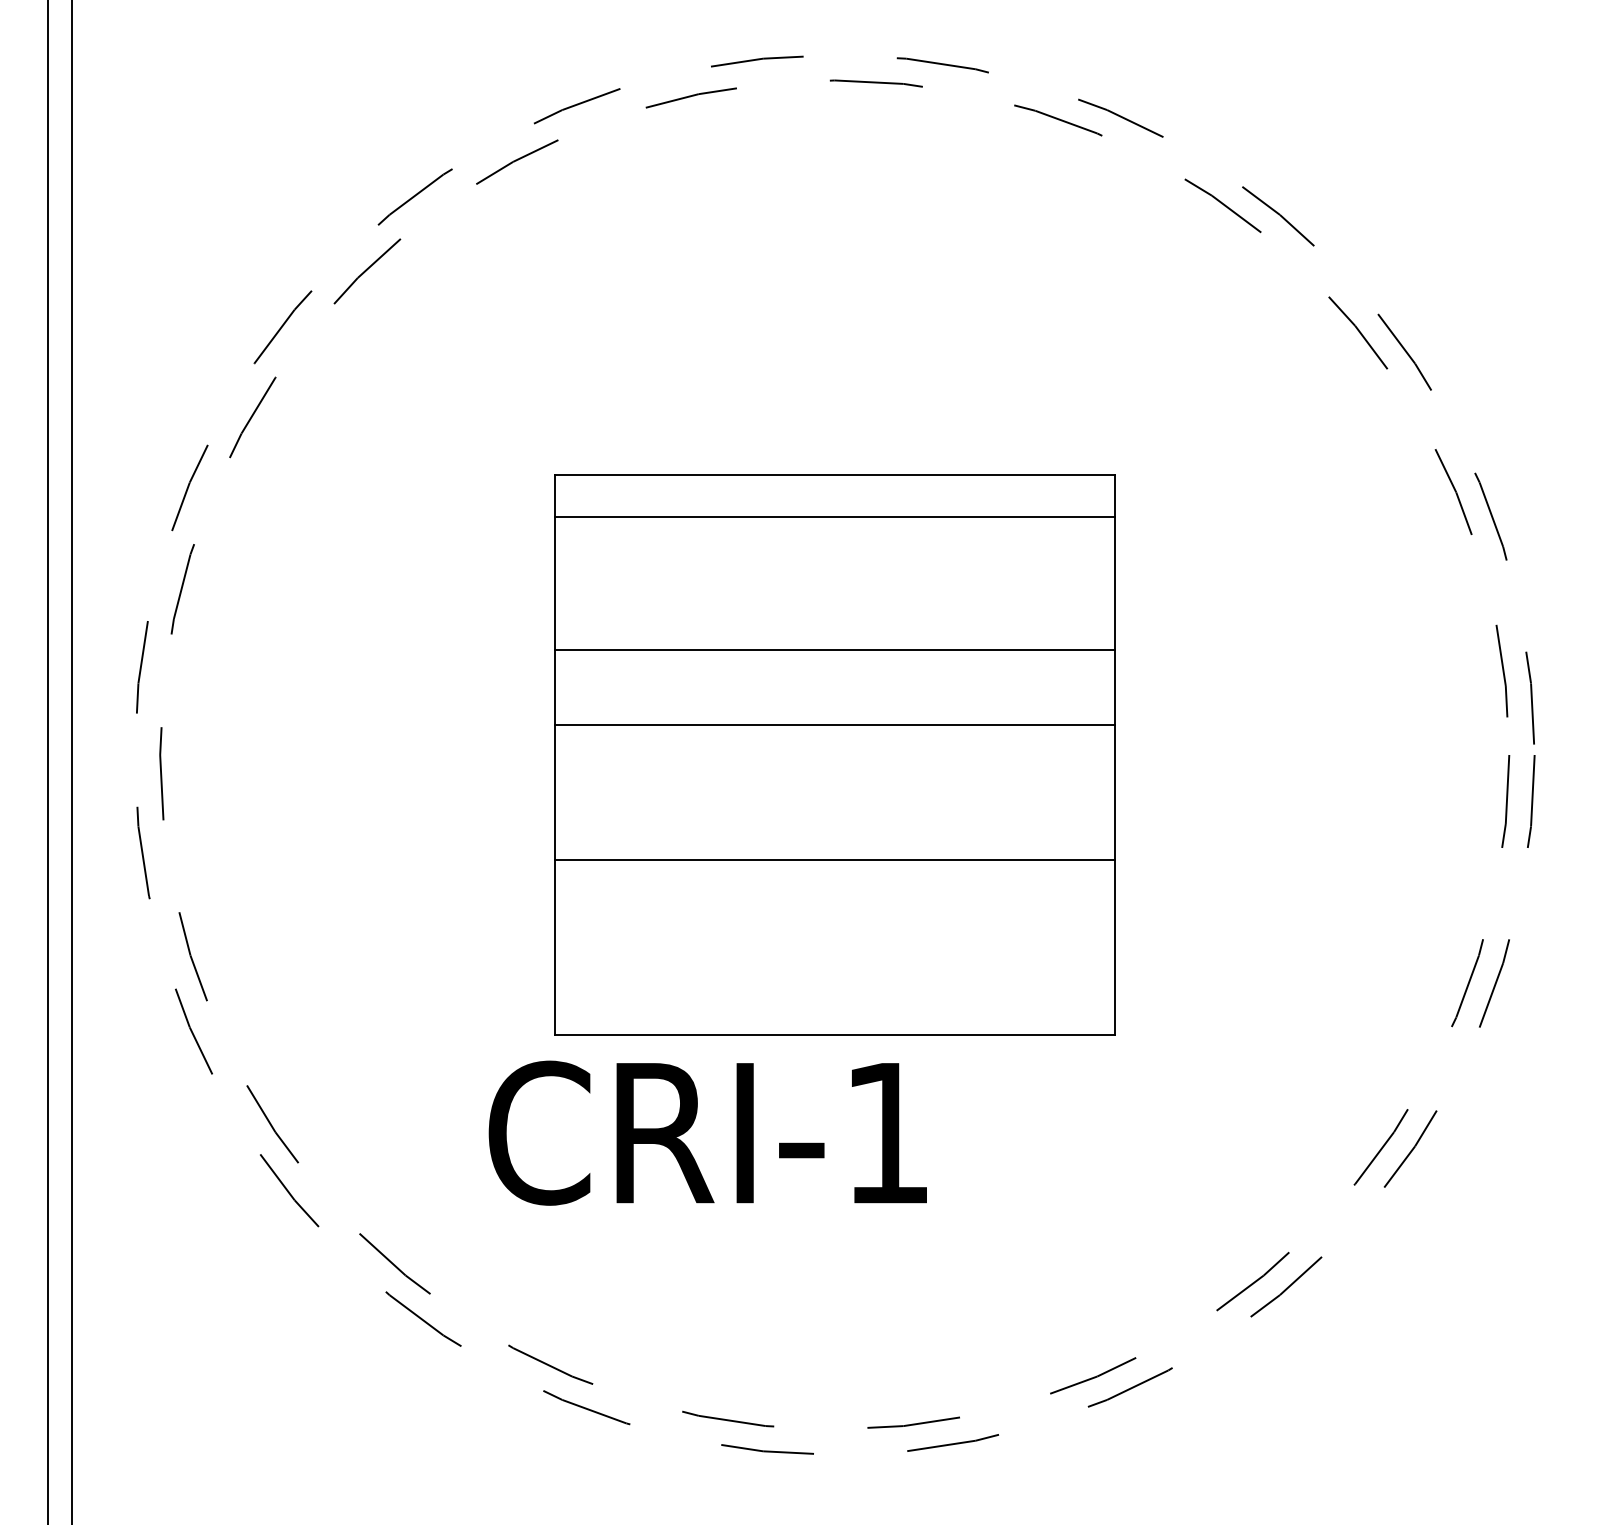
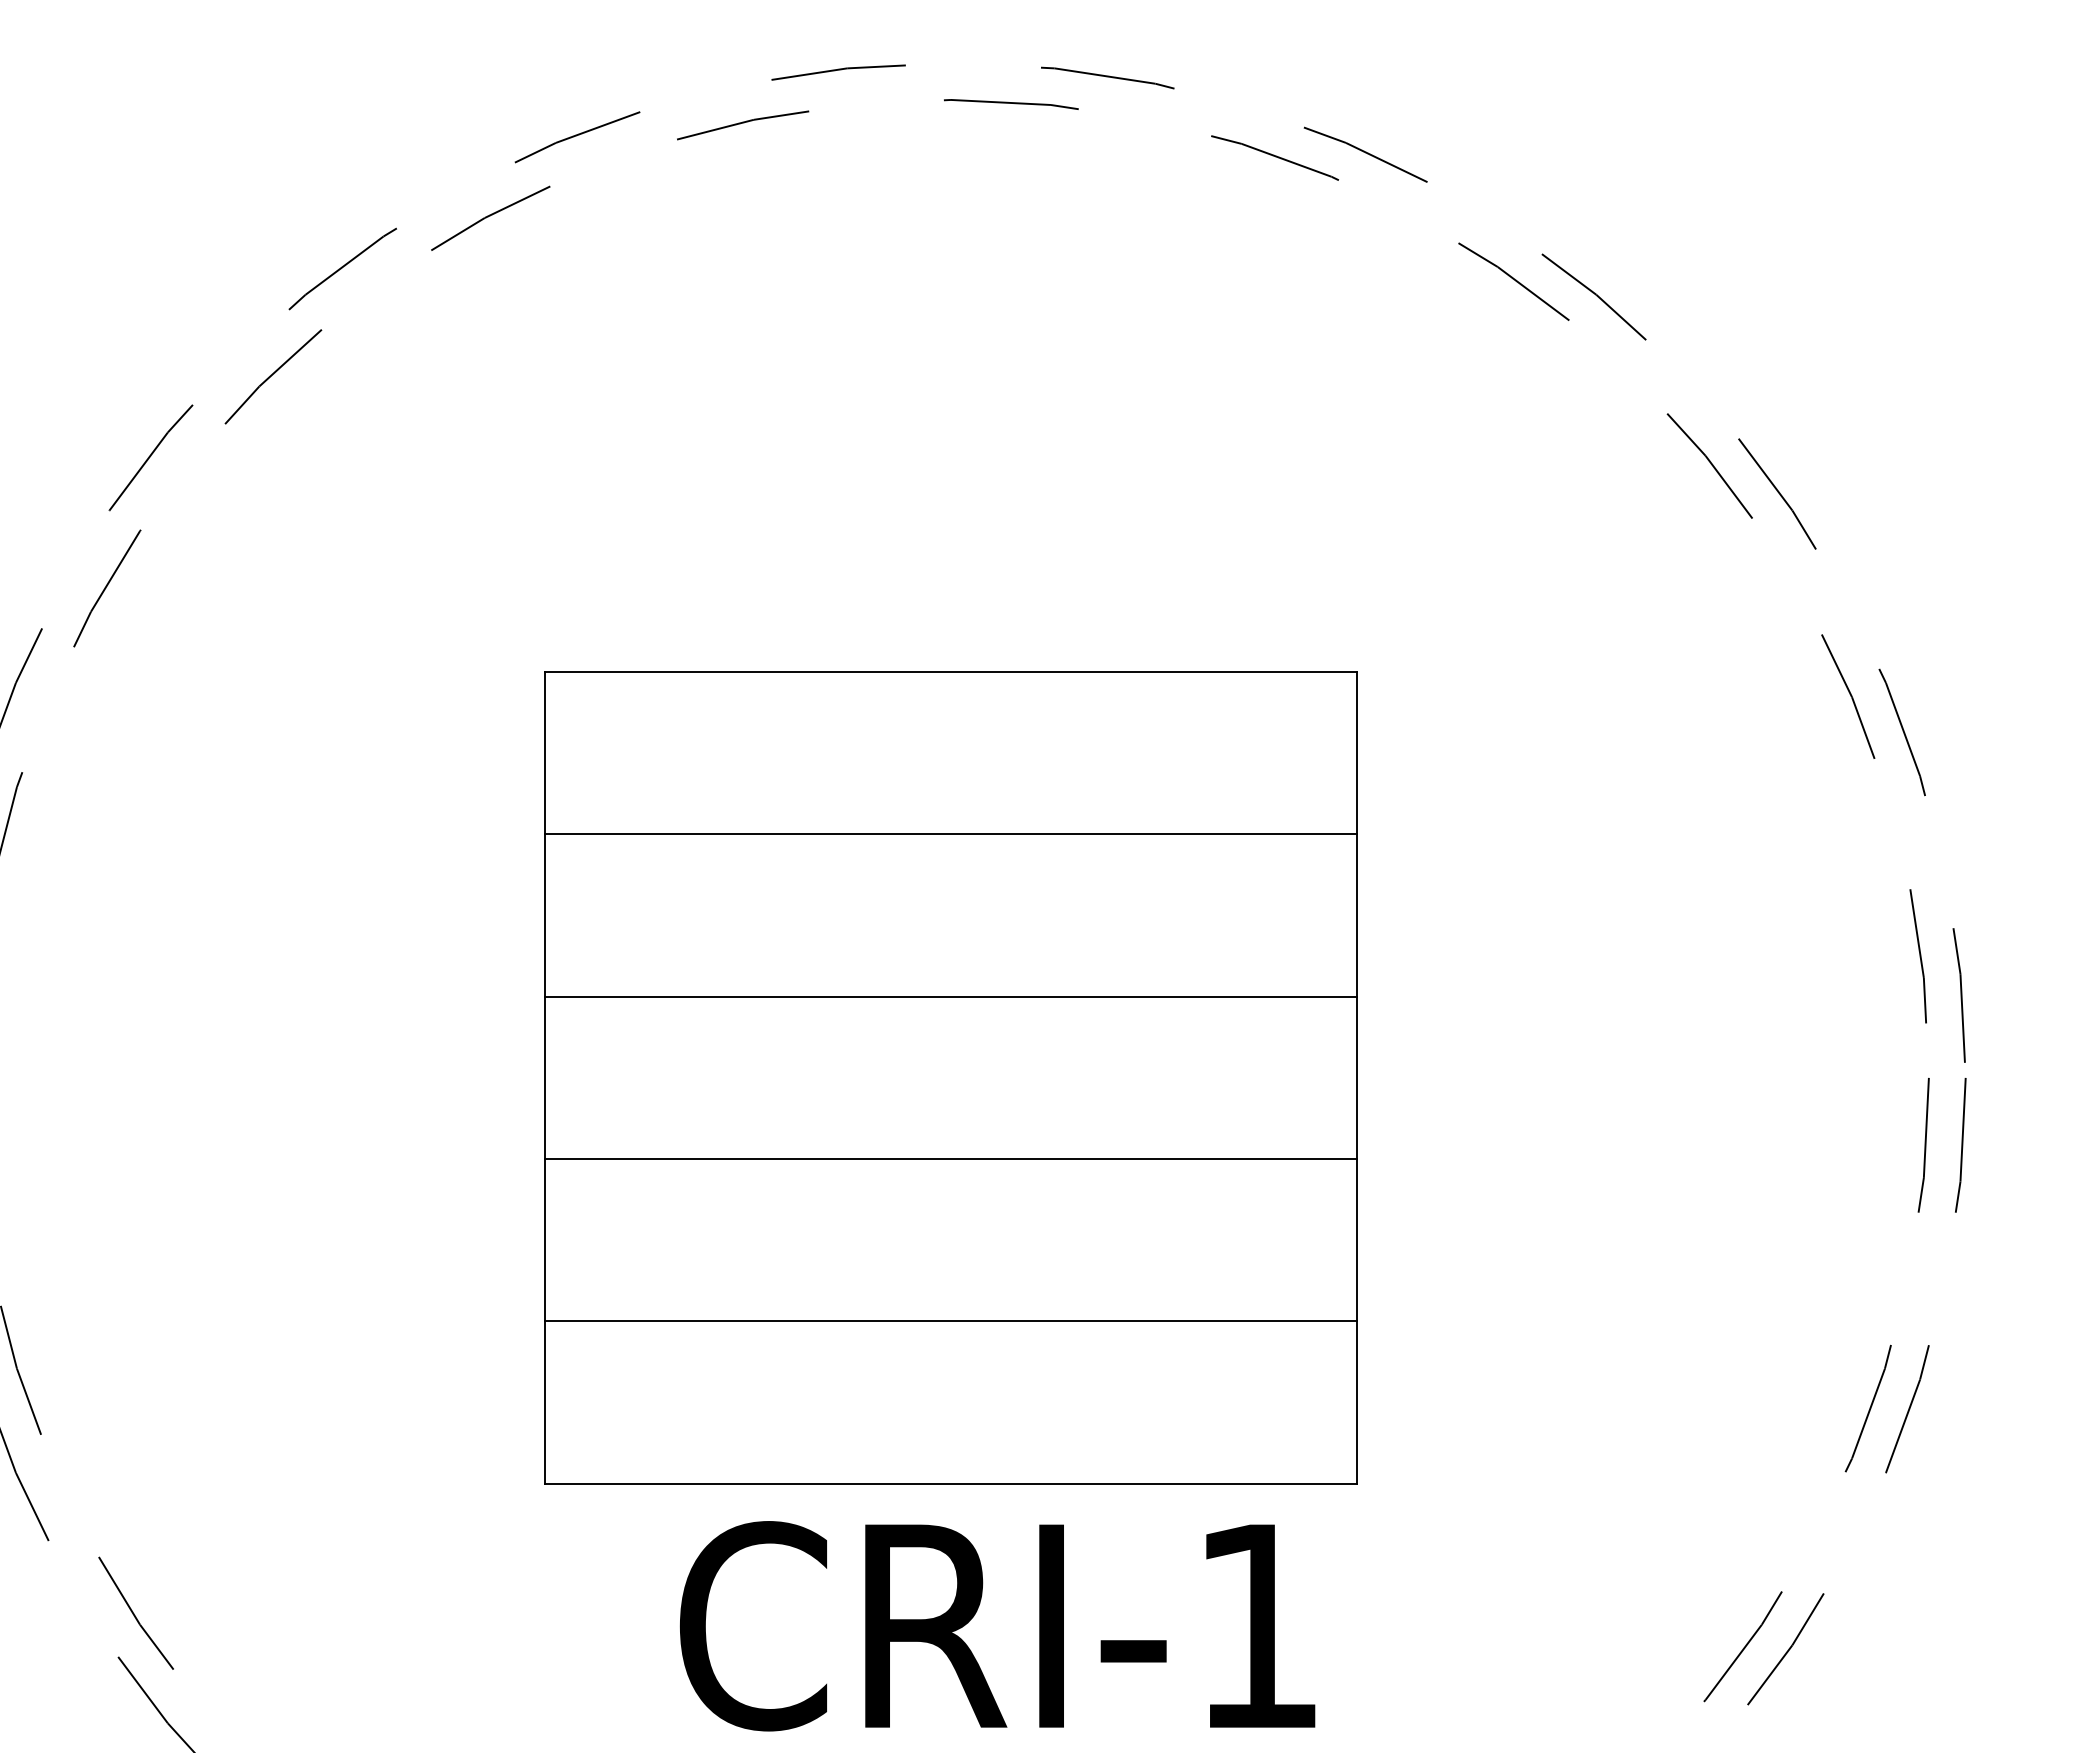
line: (834, 517) -> (950, 835), moved
line: (834, 650) -> (950, 997), moved
line: (834, 725) -> (950, 1159), moved
line: (834, 859) -> (950, 1320), moved
text: (707, 1132) -> (997, 1625), moved

